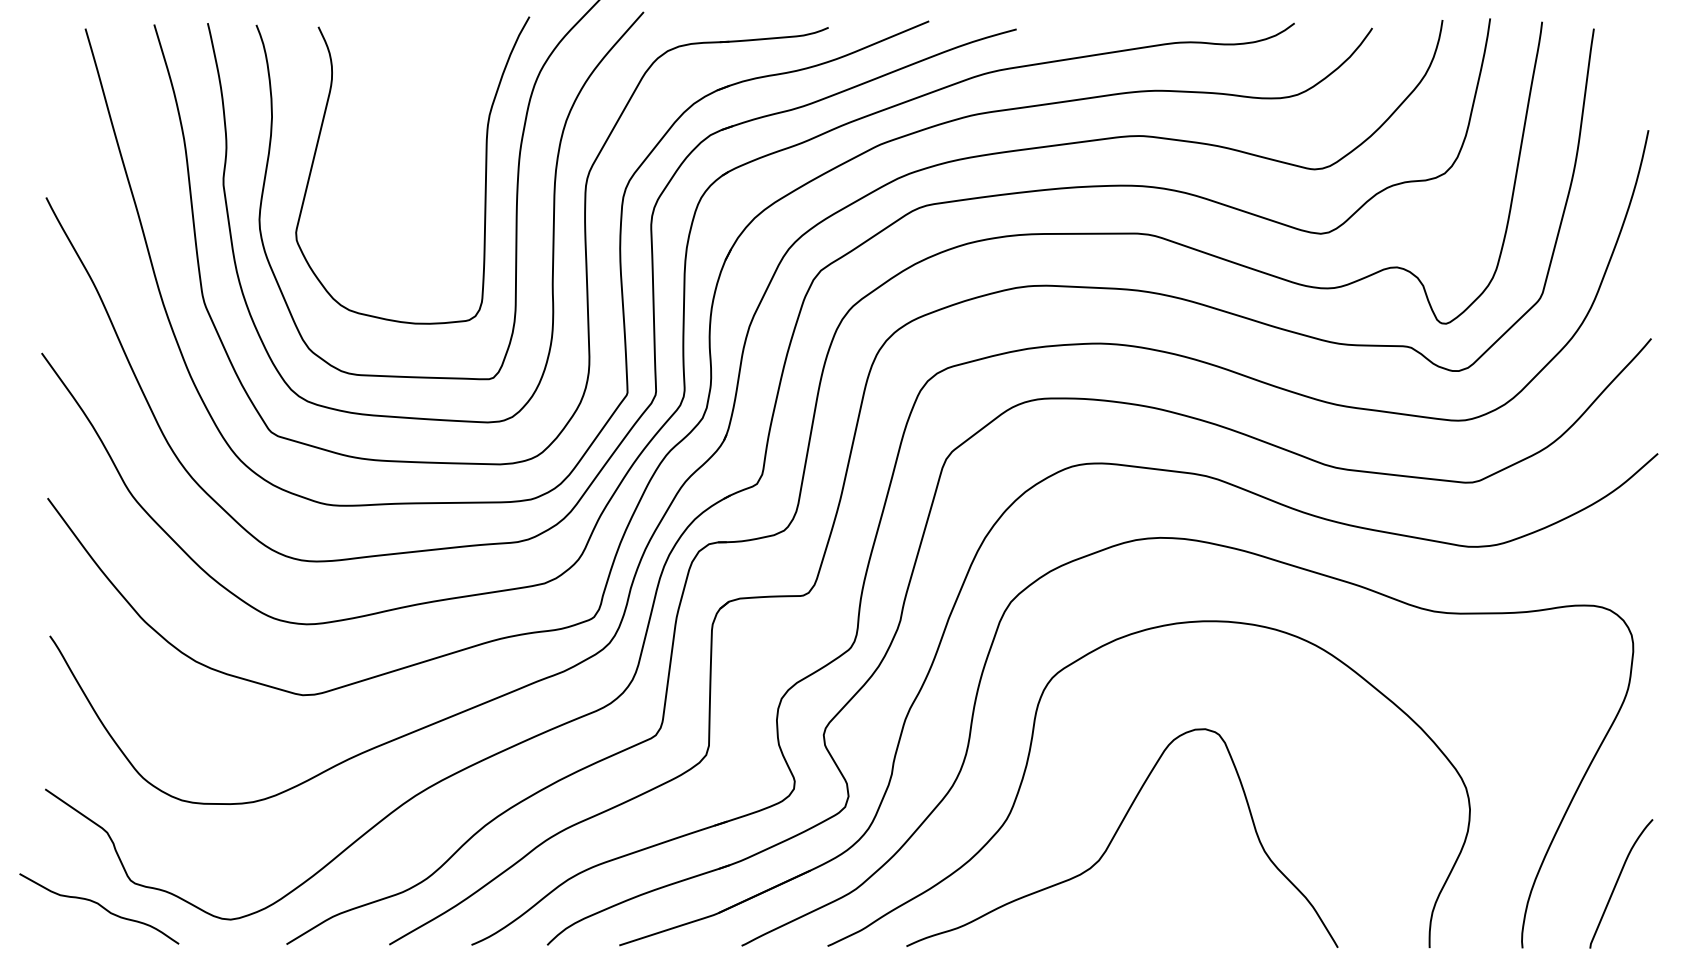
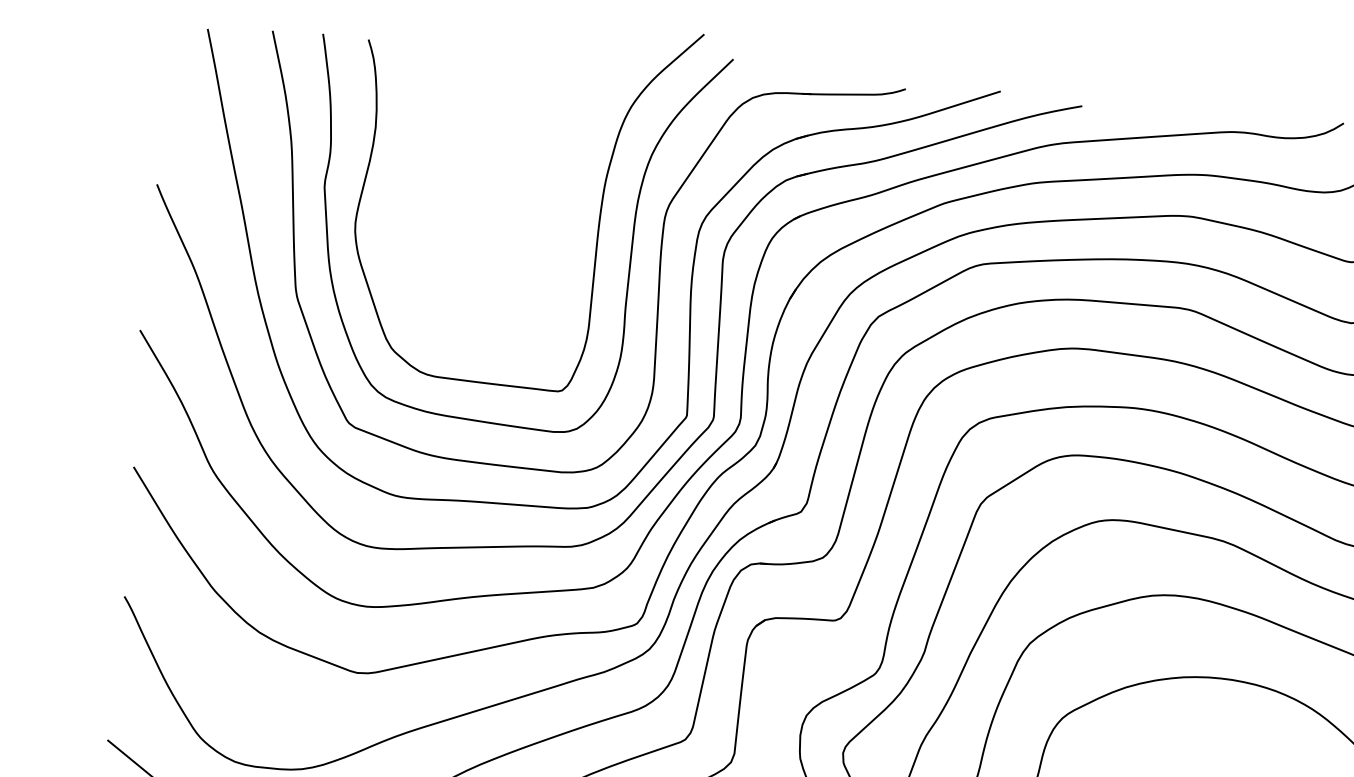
curve: (485, 170) -> (571, 195), removed

